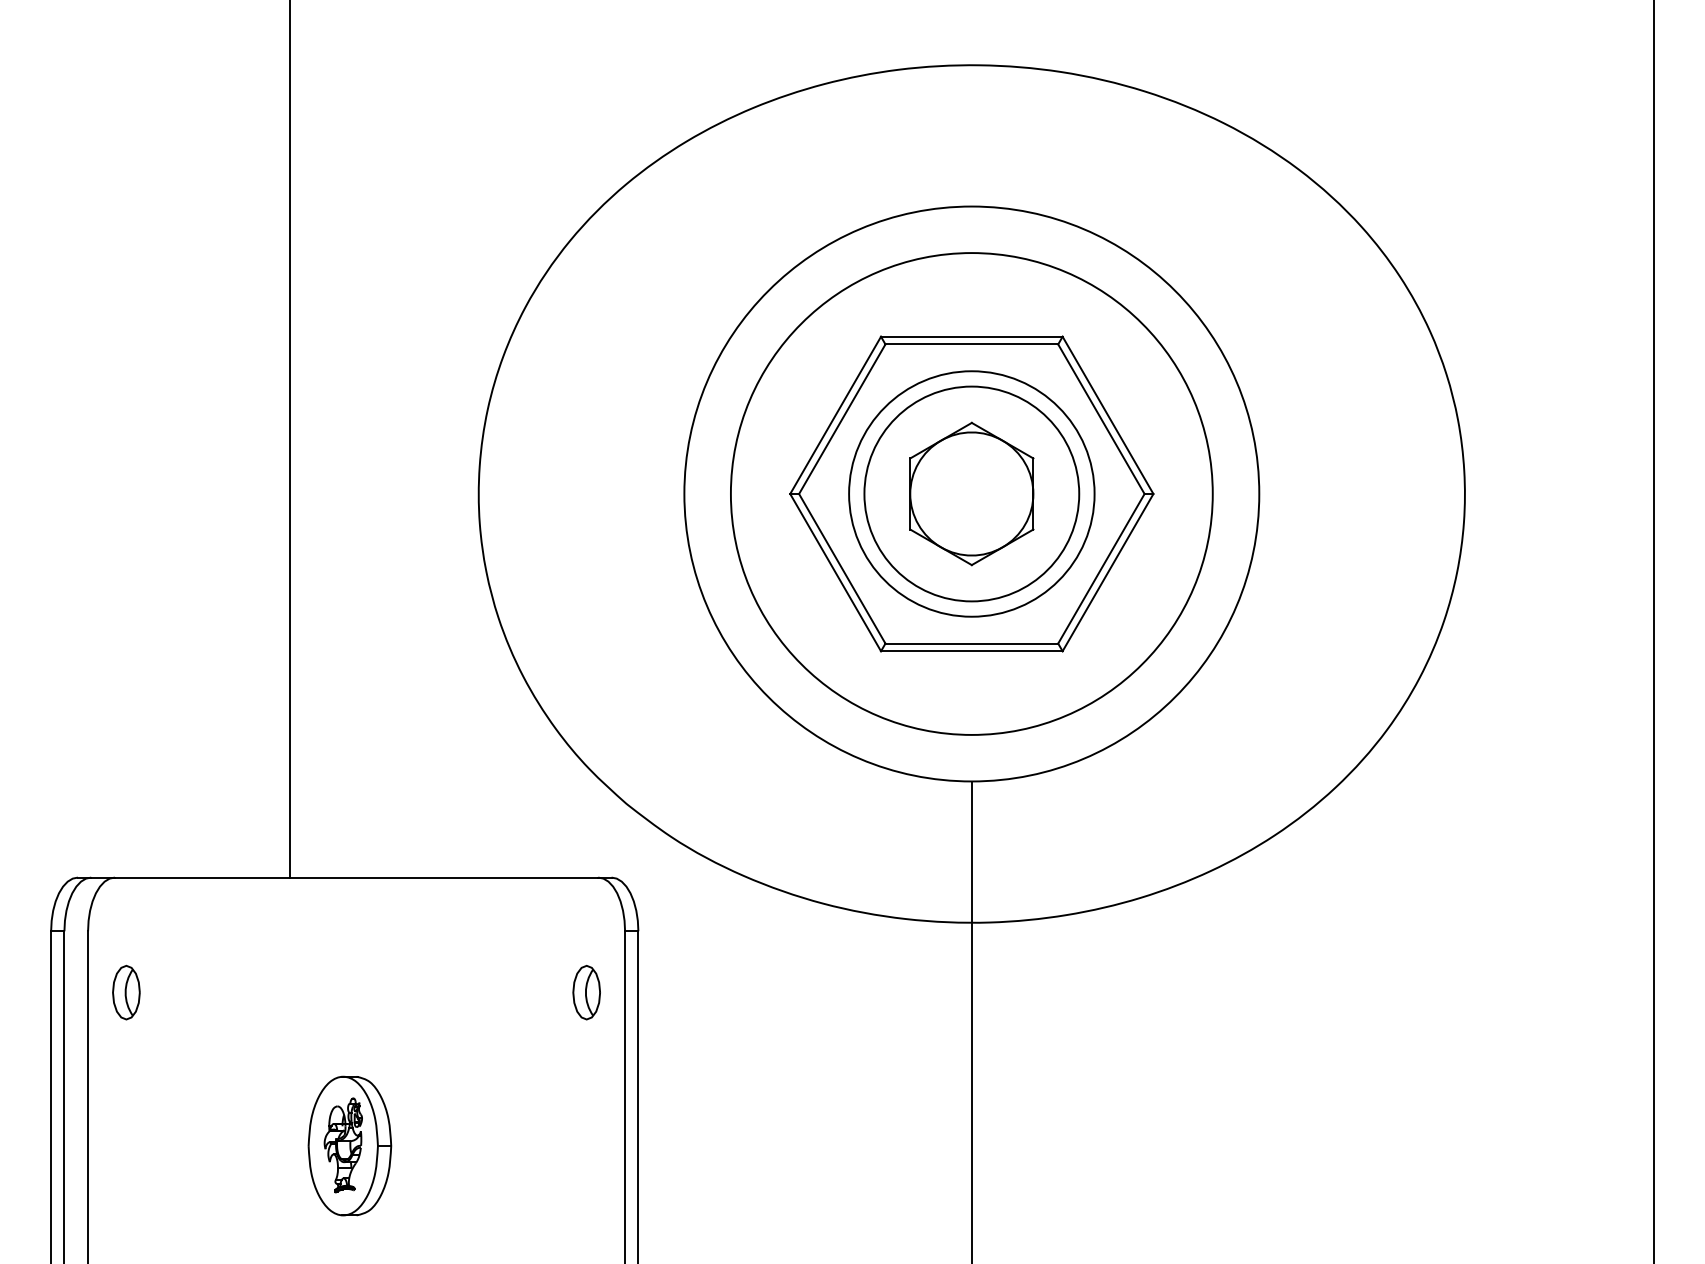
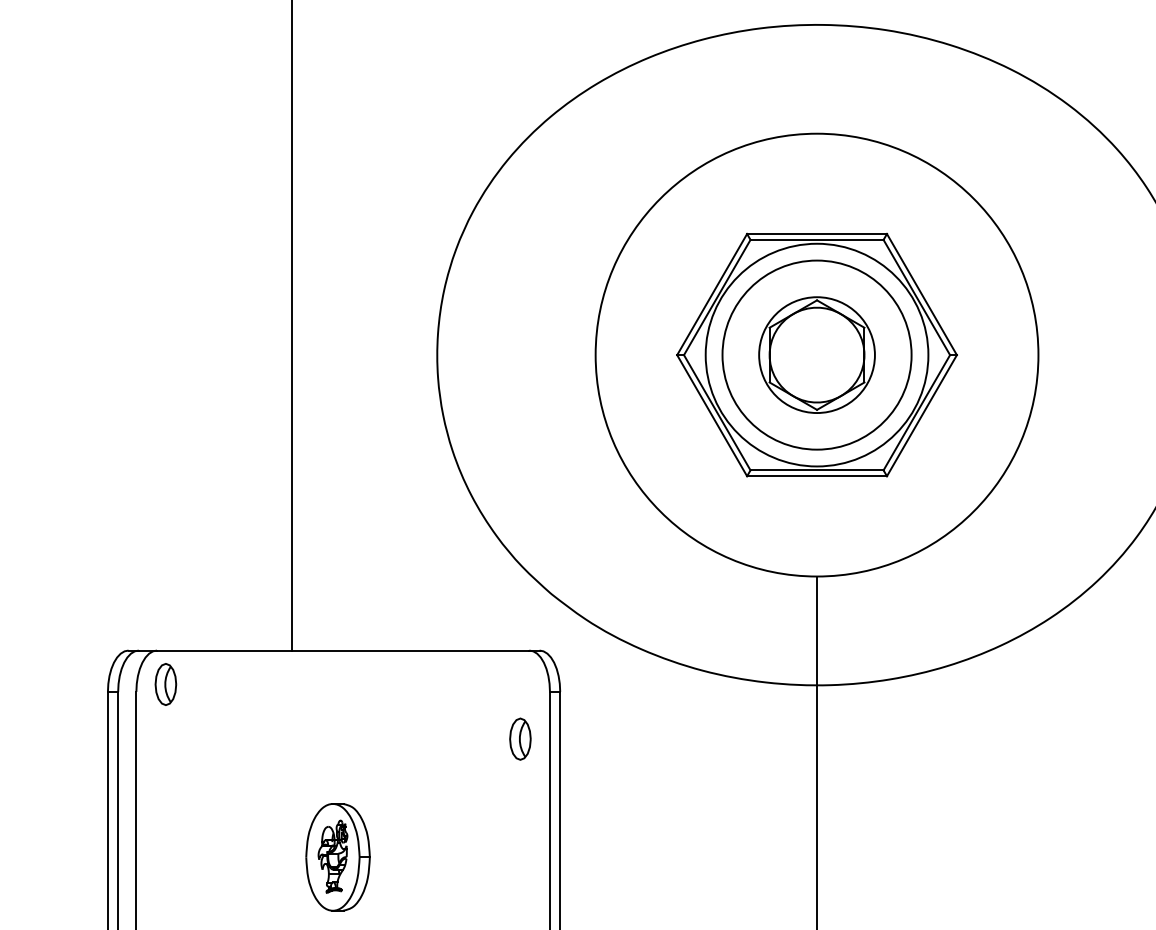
circle: (971, 493) -> (816, 354), size x0.6
circle: (971, 493) -> (816, 354), size x0.7
part: (126, 992) -> (165, 684), moved

